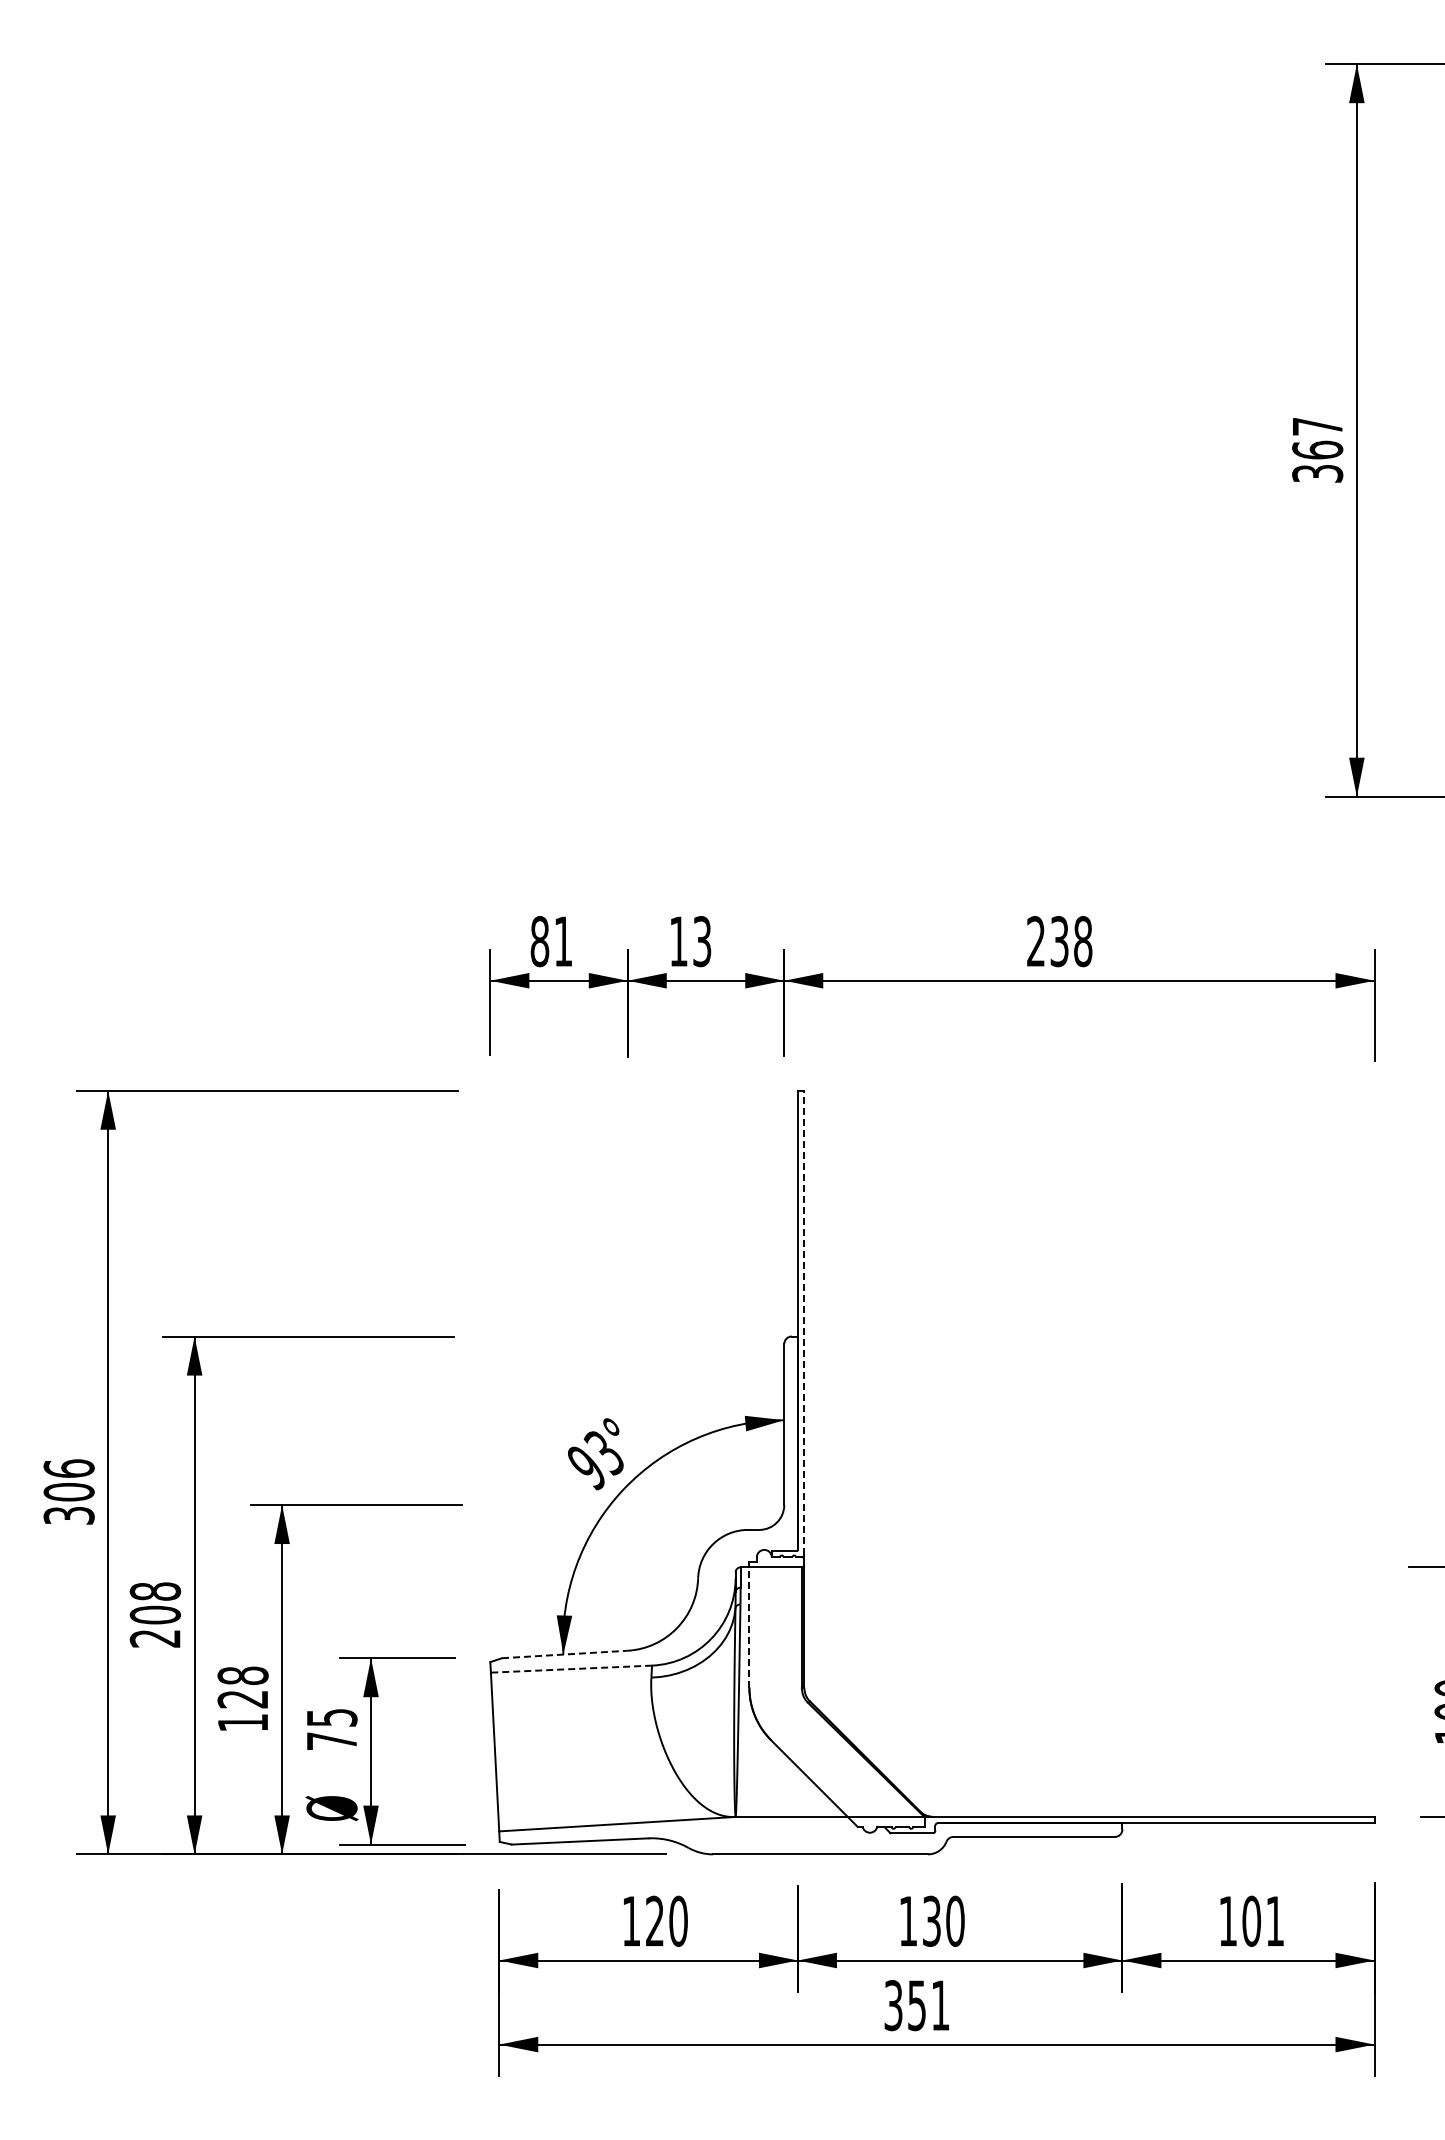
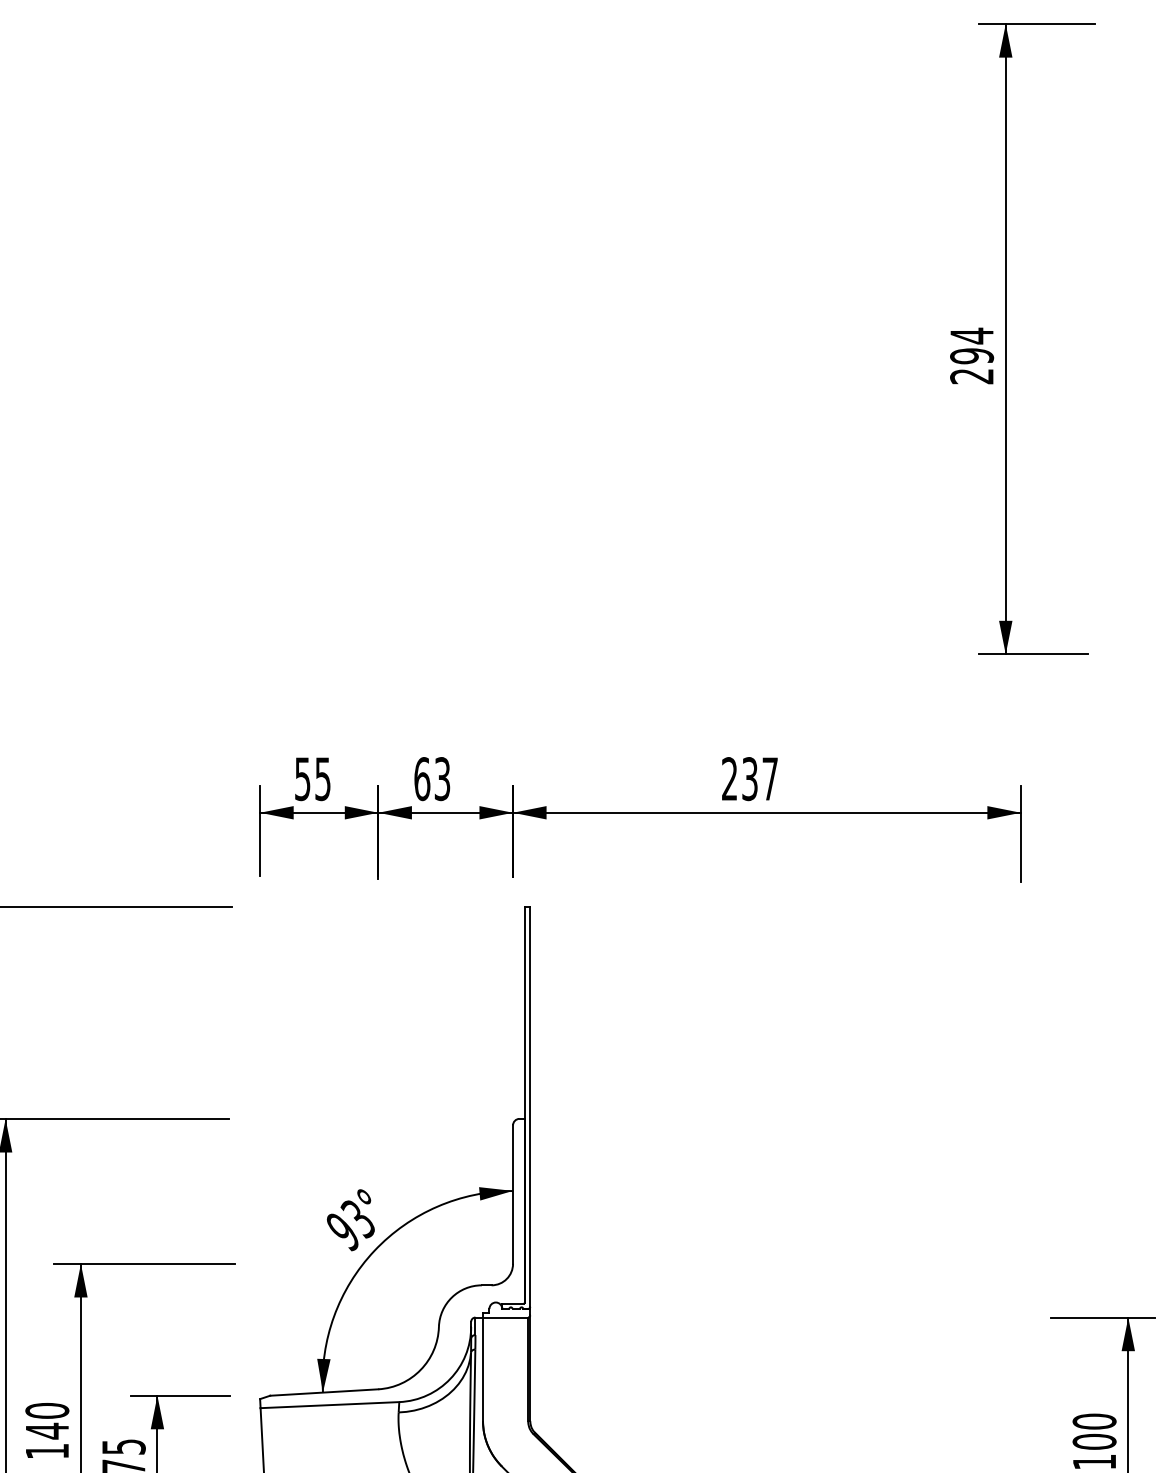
text: (1317, 449) -> (971, 355), 367 -> 294
text: (551, 941) -> (312, 779), 81 -> 55
text: (678, 941) -> (422, 779), 13 -> 63
text: (1083, 941) -> (770, 779), 238 -> 237
line: (804, 1322) -> (530, 1106), dashed -> solid
line: (749, 1626) -> (483, 1368), dashed -> solid
line: (564, 1654) -> (323, 1392), dashed -> solid
line: (571, 1669) -> (329, 1405), dashed -> solid
text: (242, 1687) -> (46, 1420), 128 -> 140

